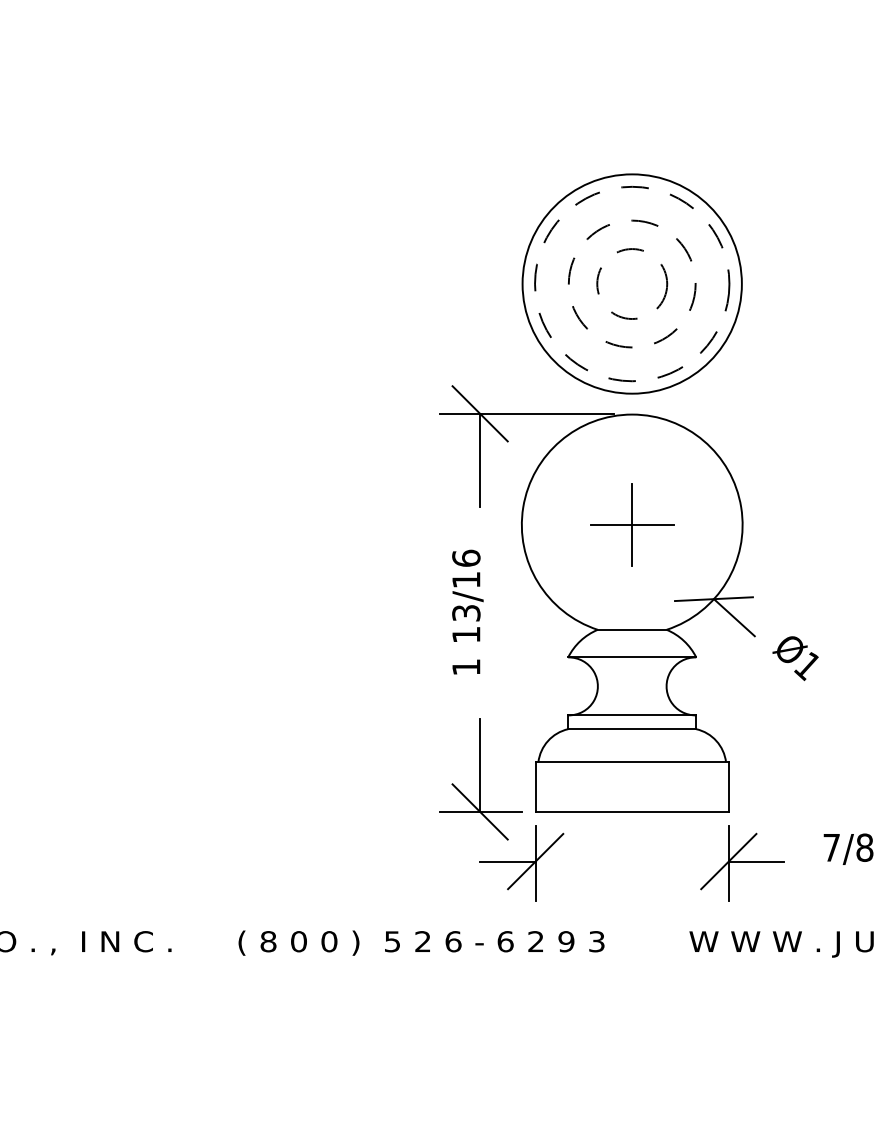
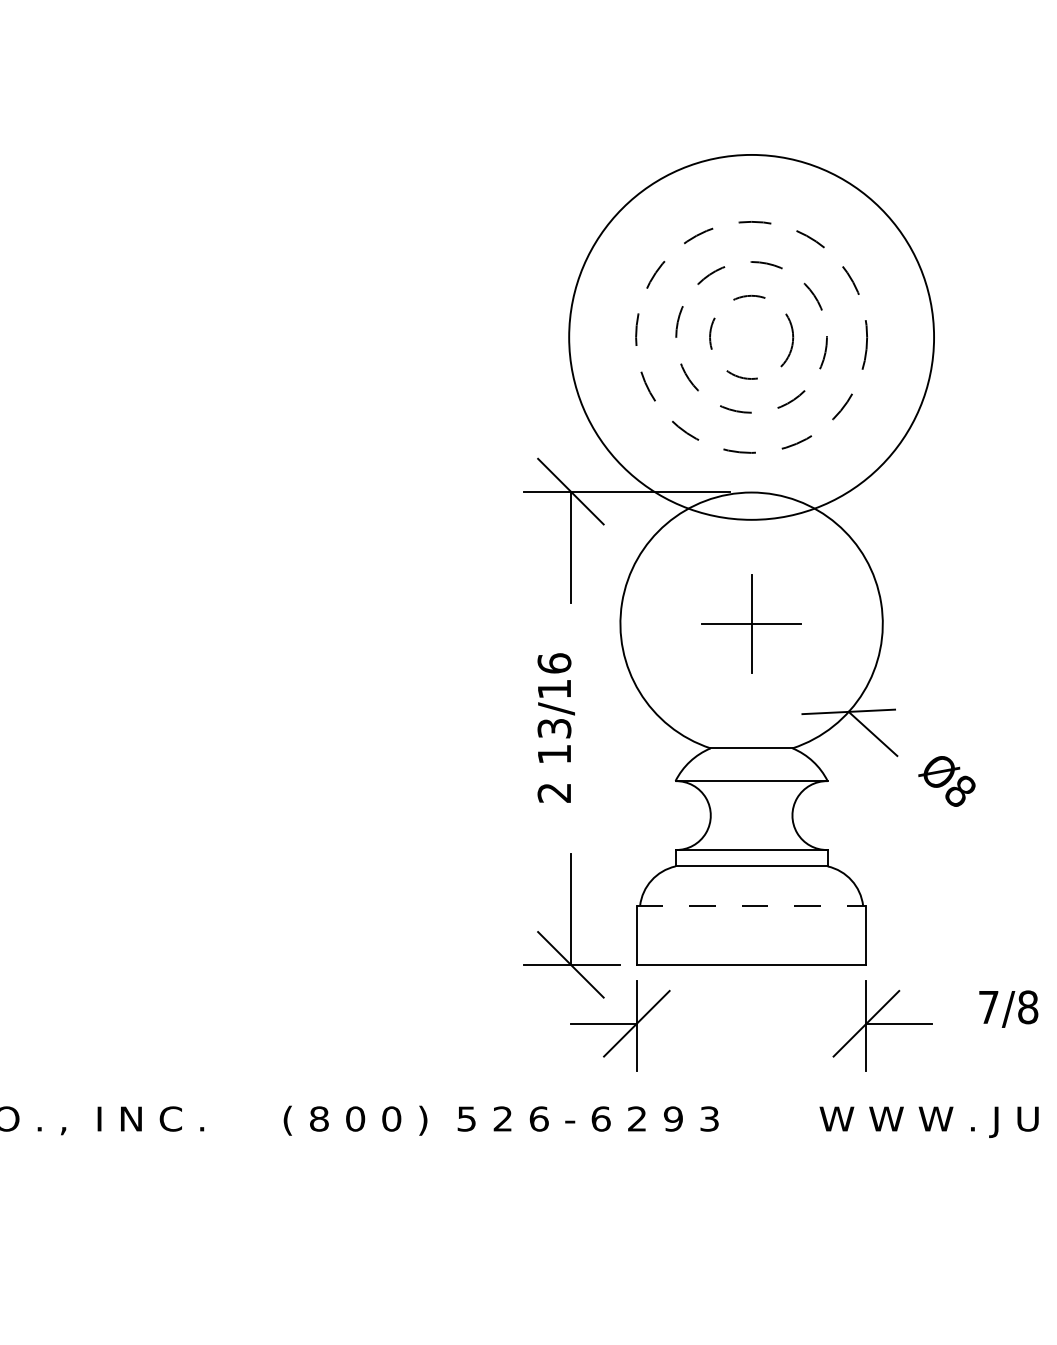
circle: (632, 284) -> (751, 337), size x1.4
text: (465, 666) -> (553, 792), 1 -> 2
text: (807, 666) -> (959, 791), Ø1 -> Ø8
line: (632, 762) -> (751, 905), solid -> dashed

